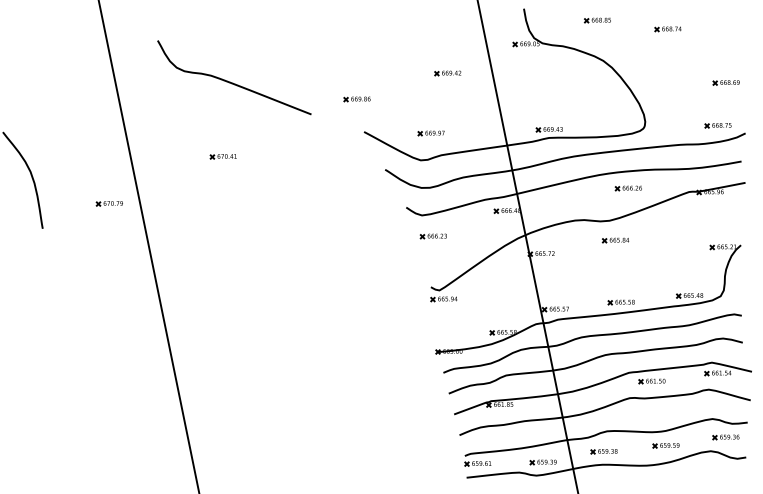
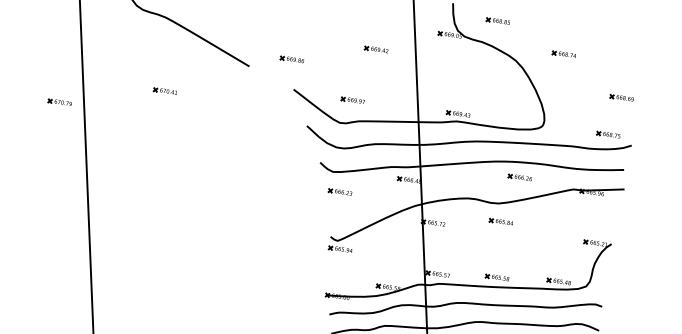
part: (596, 20) -> (497, 21), moved
part: (667, 29) -> (563, 54), moved
part: (108, 203) -> (59, 102), moved

